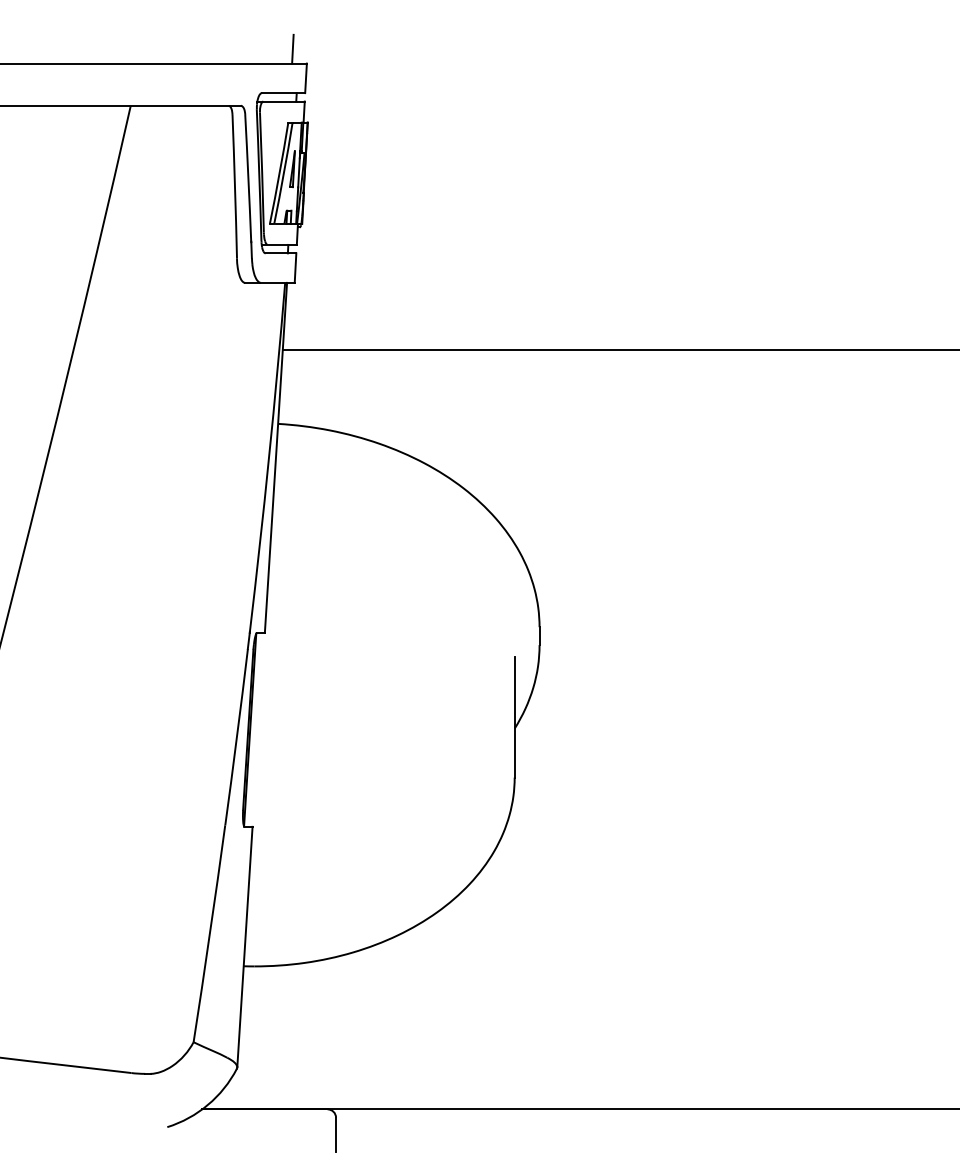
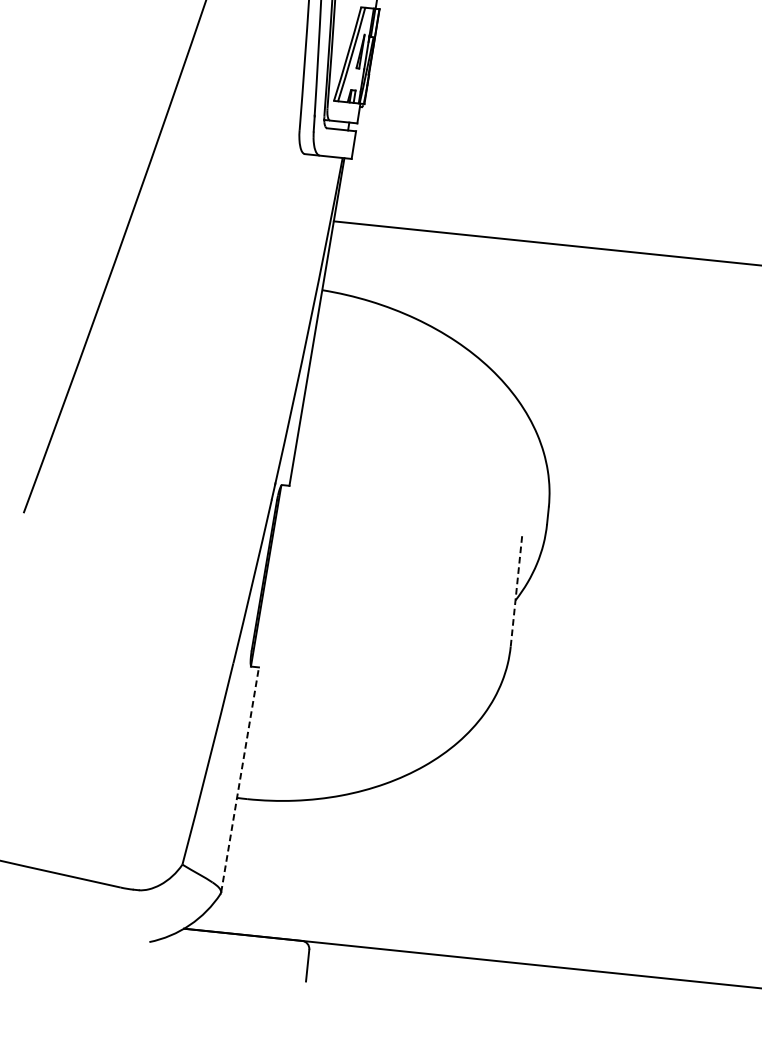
line: (514, 716) -> (516, 588), solid -> dashed
line: (244, 947) -> (239, 780), solid -> dashed

